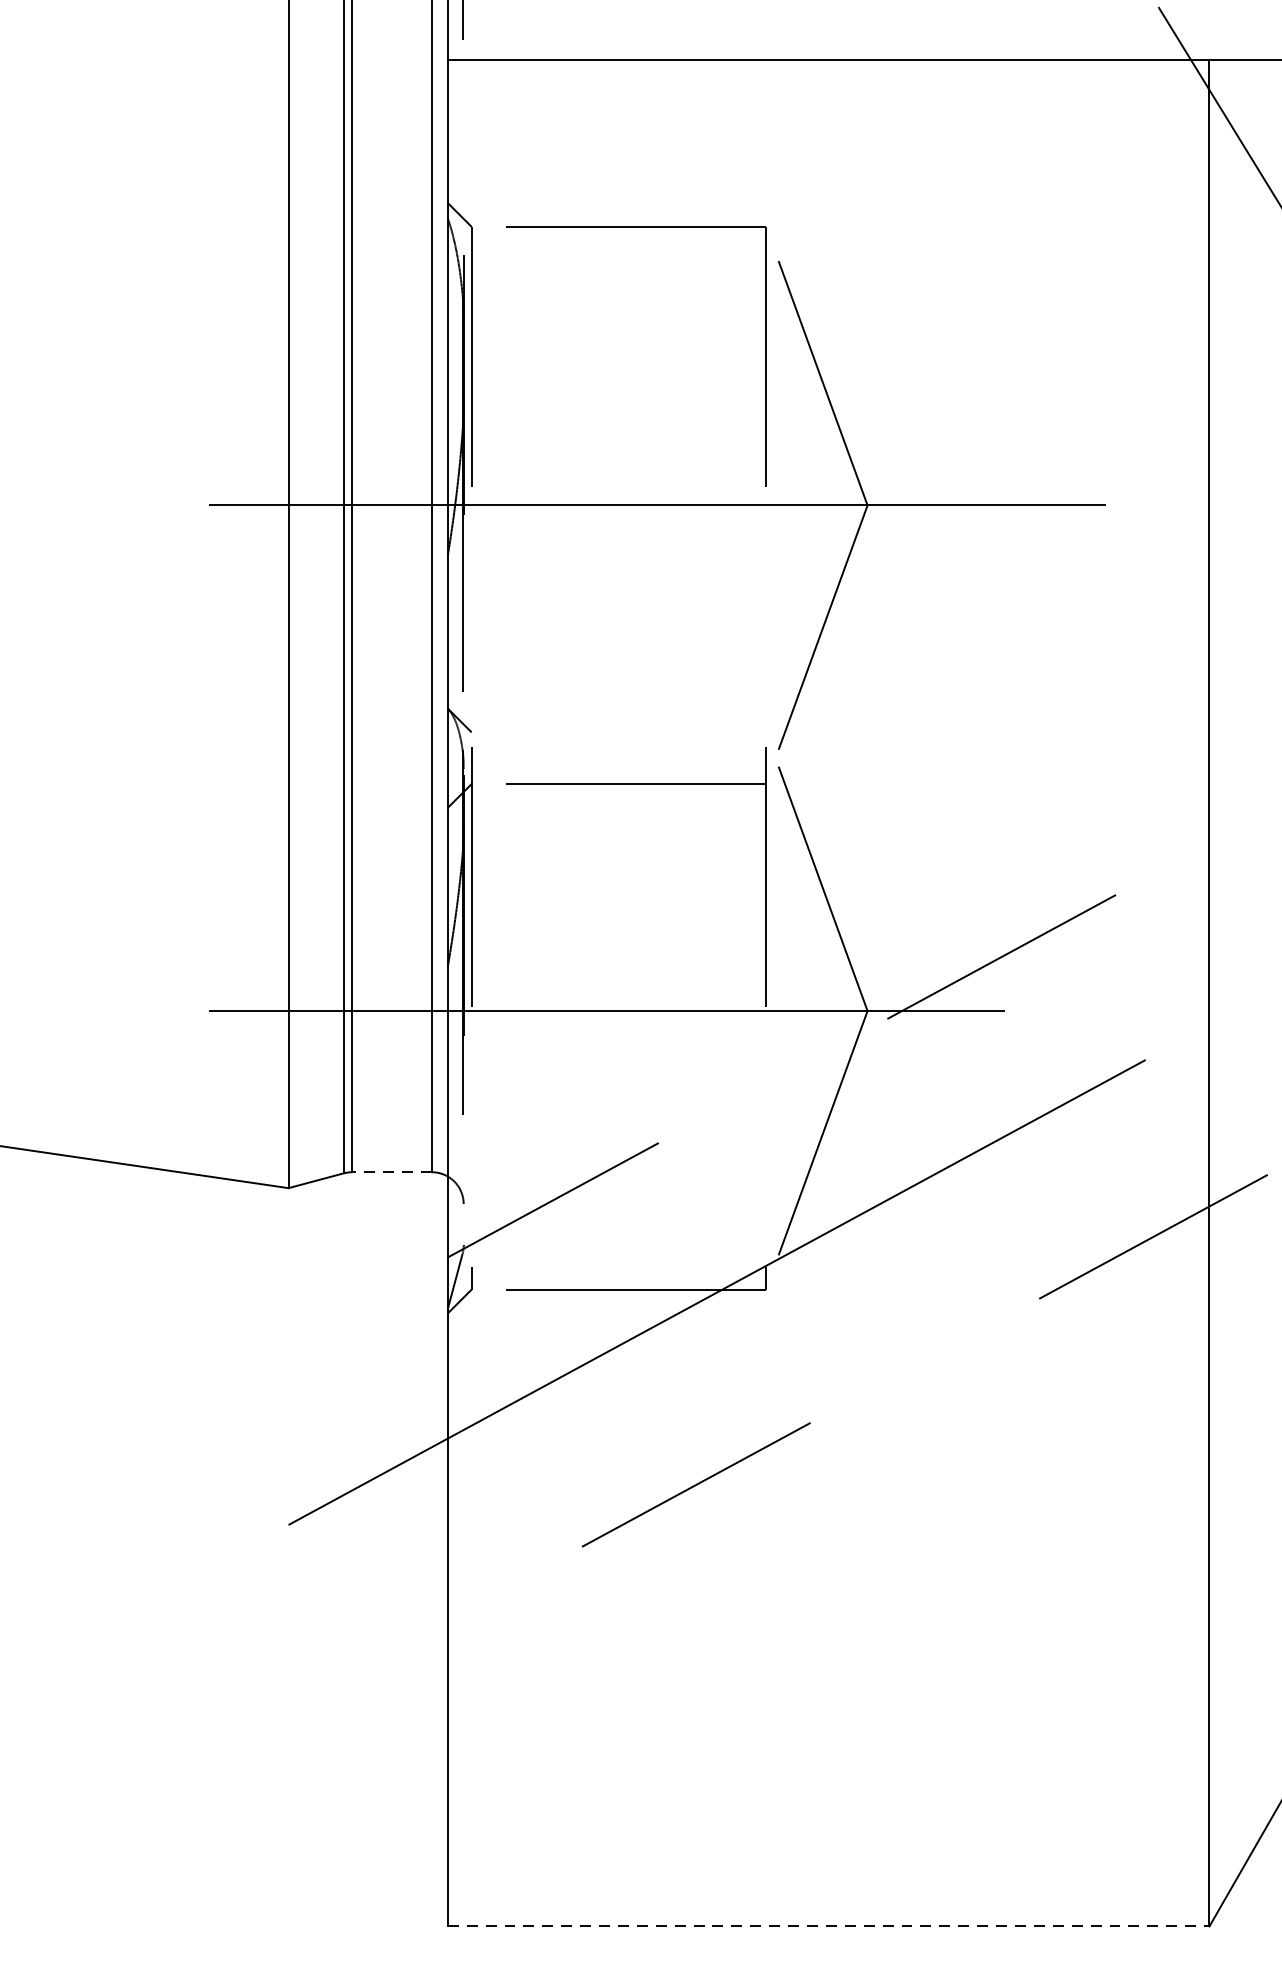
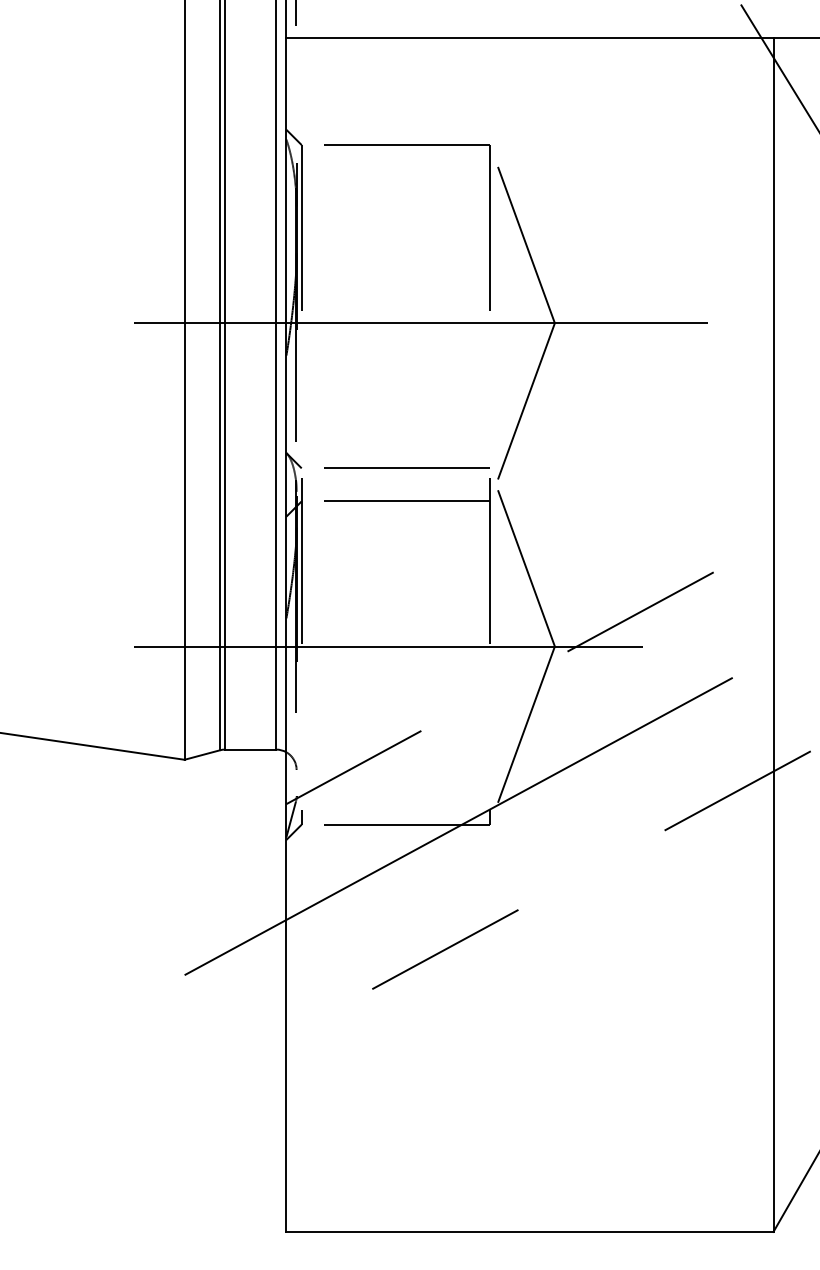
line: (635, 731) -> (406, 467), added
line: (391, 1172) -> (250, 749), dashed -> solid
line: (827, 1925) -> (529, 1231), dashed -> solid

